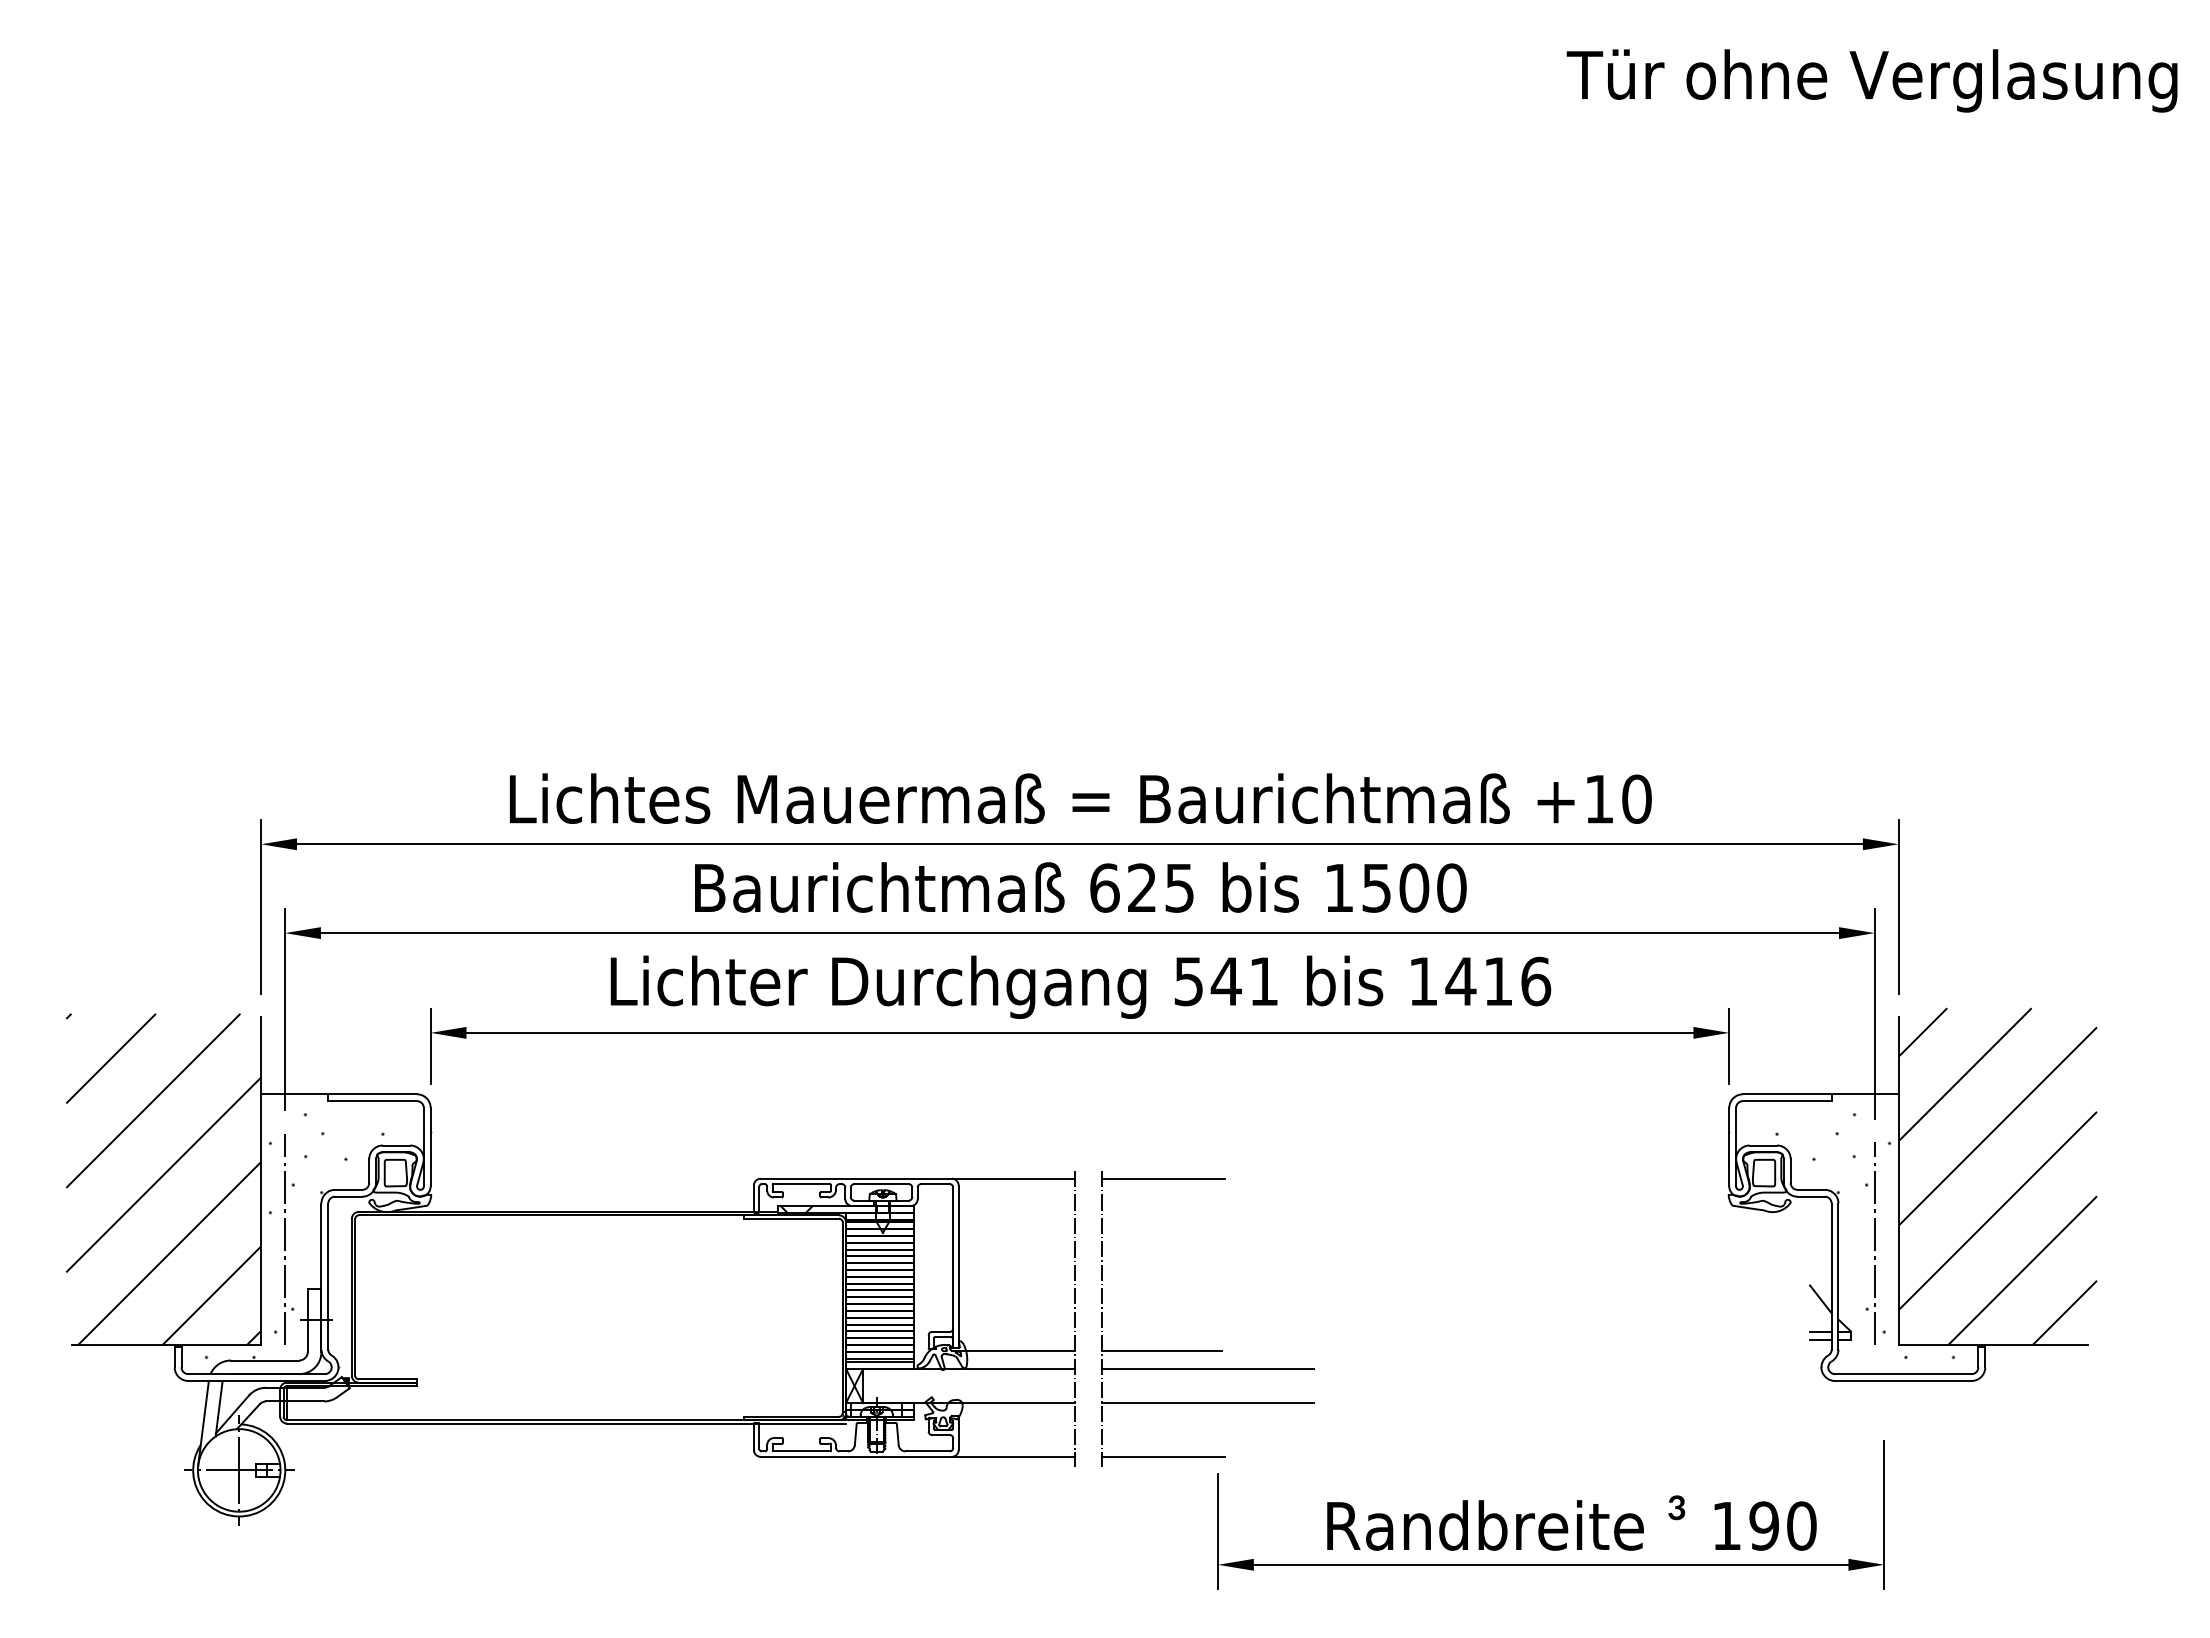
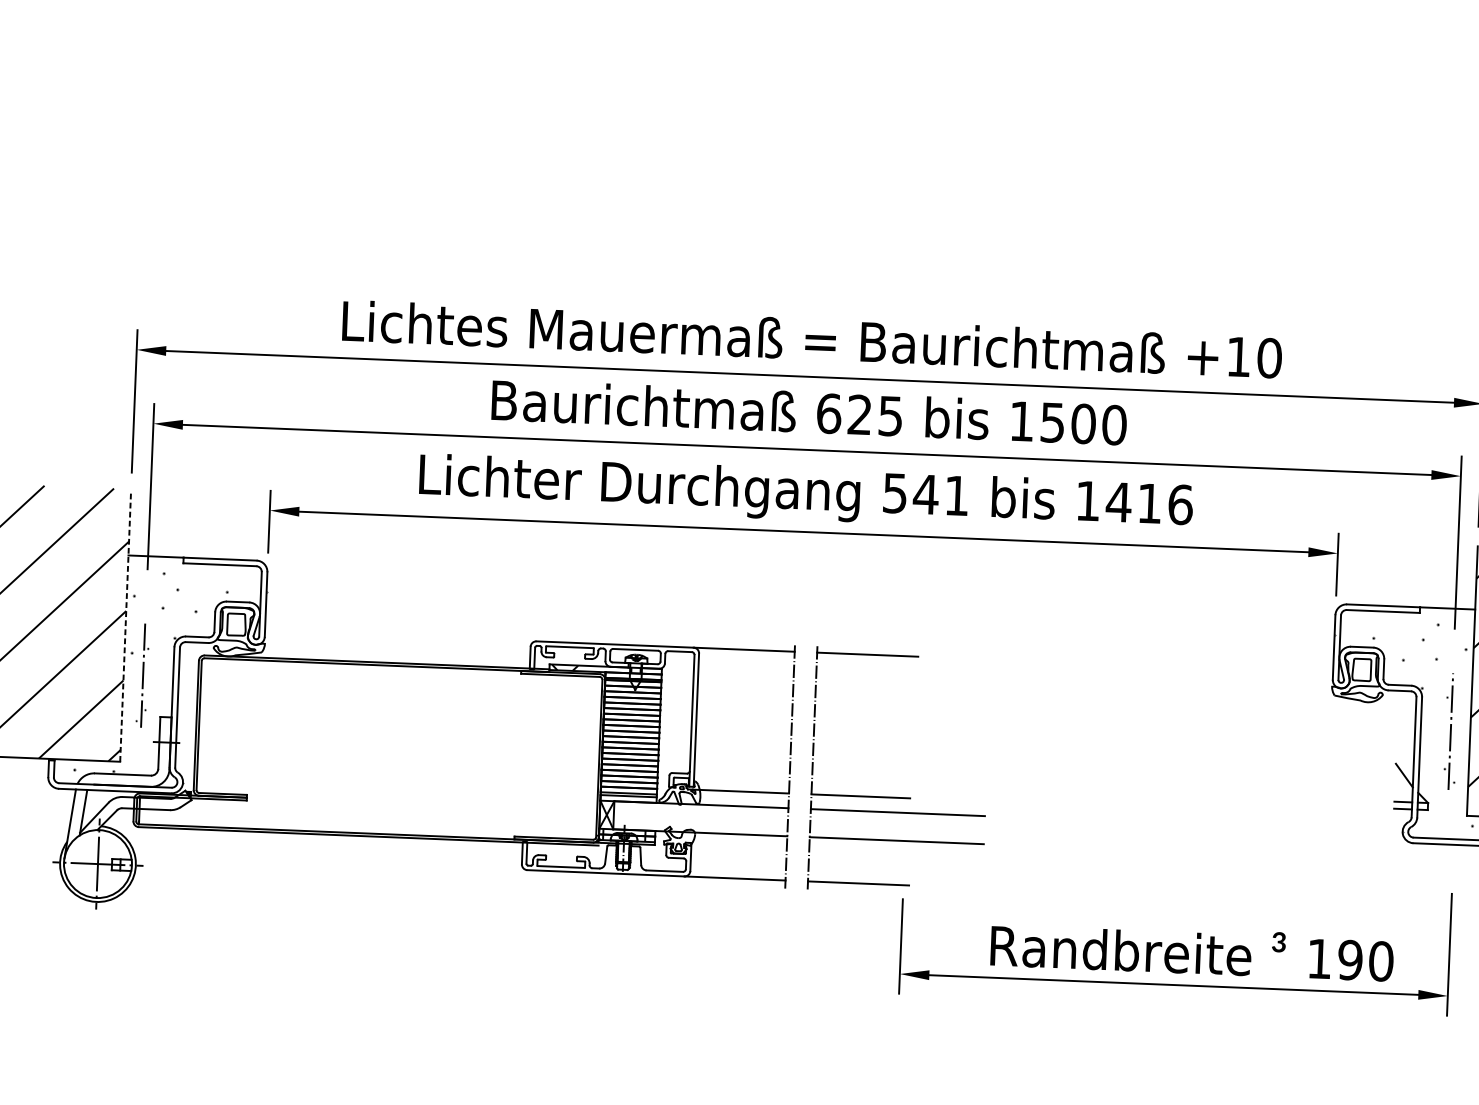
line: (261, 1181) -> (125, 627), solid -> dashed
part: (284, 1239) -> (142, 675), size x0.6
part: (1875, 1243) -> (1451, 731), size x0.7

